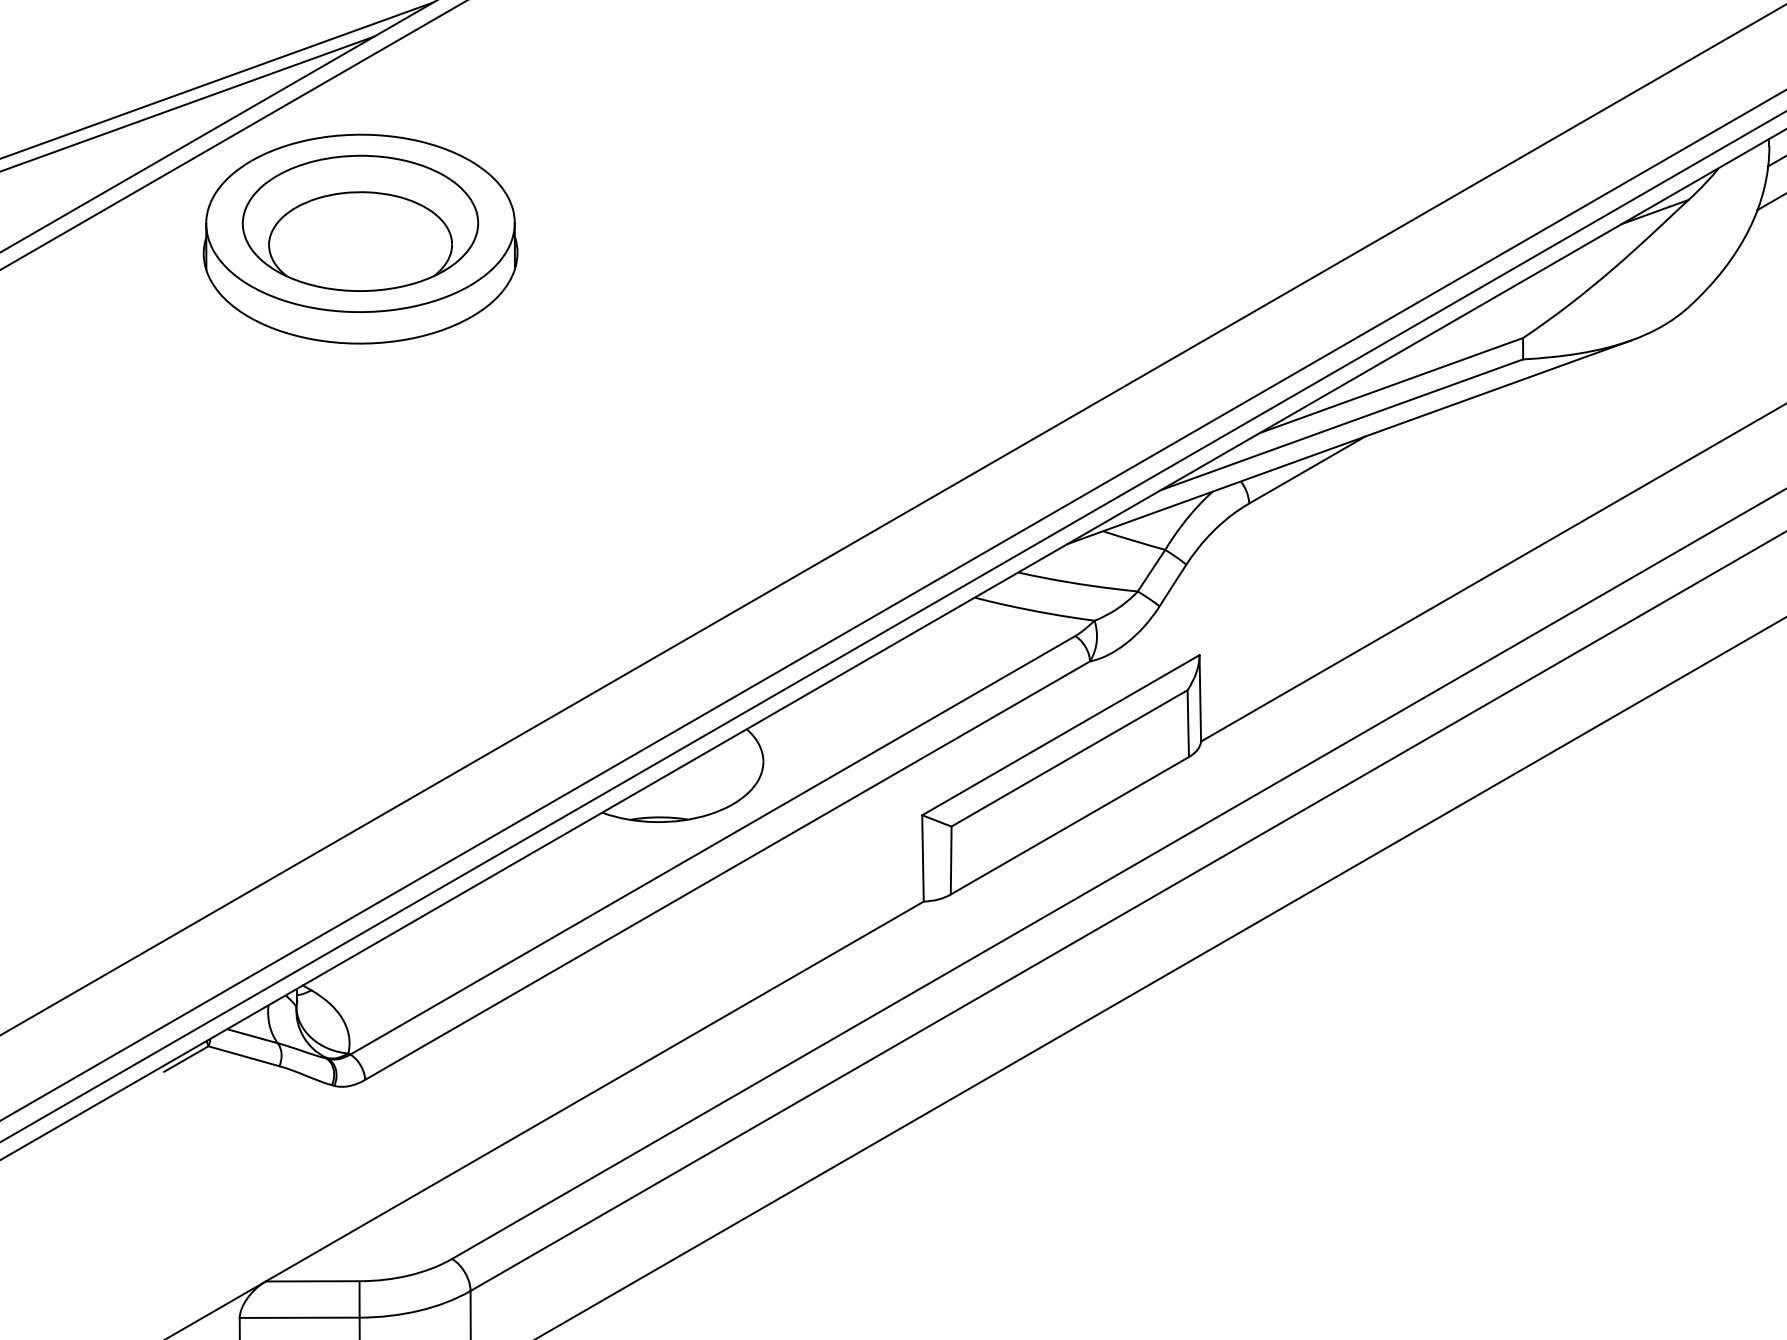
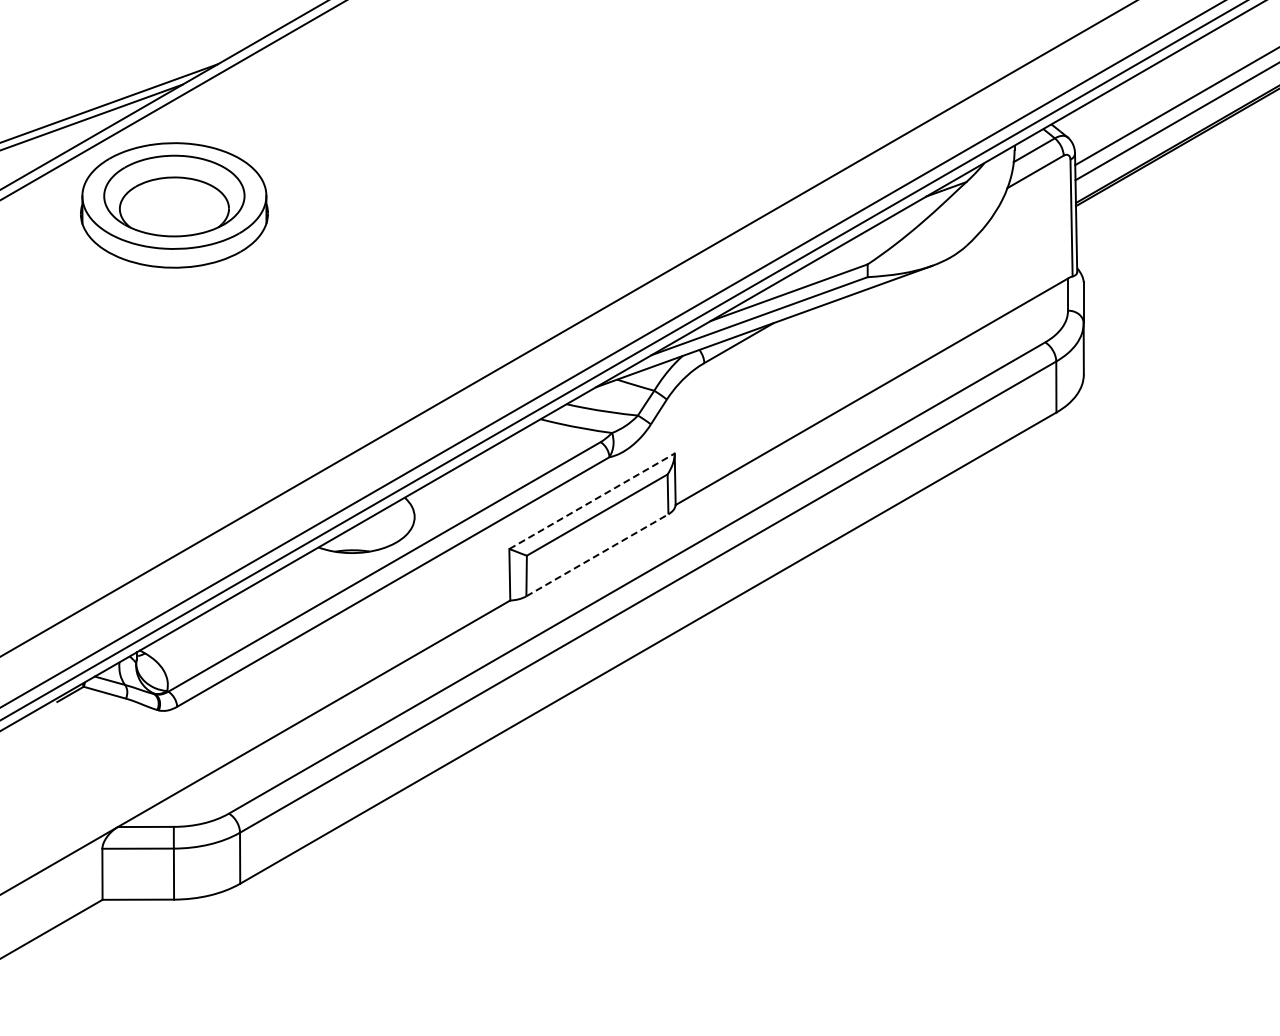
line: (1061, 735) -> (592, 501), solid -> dashed
line: (1070, 826) -> (597, 555), solid -> dashed

